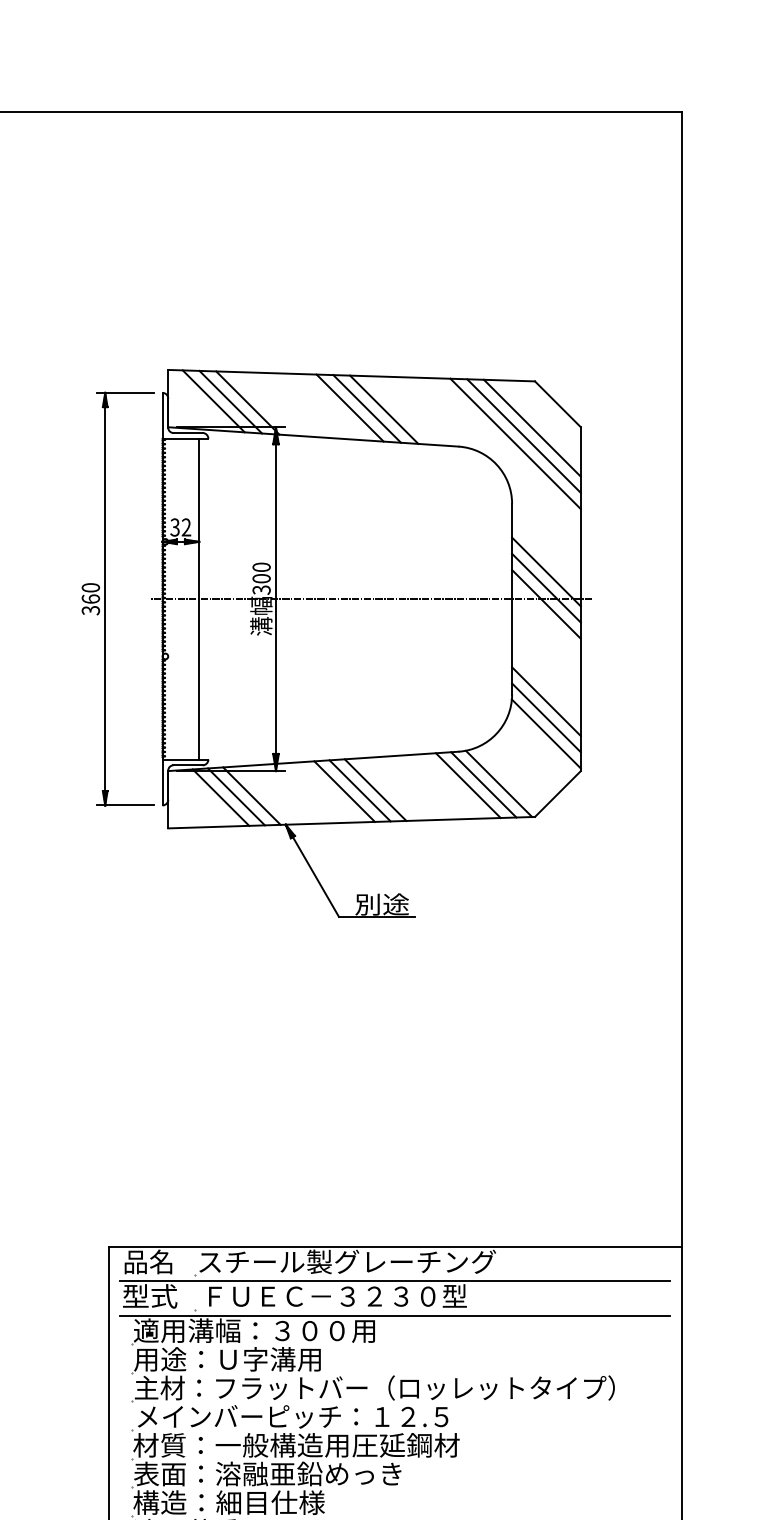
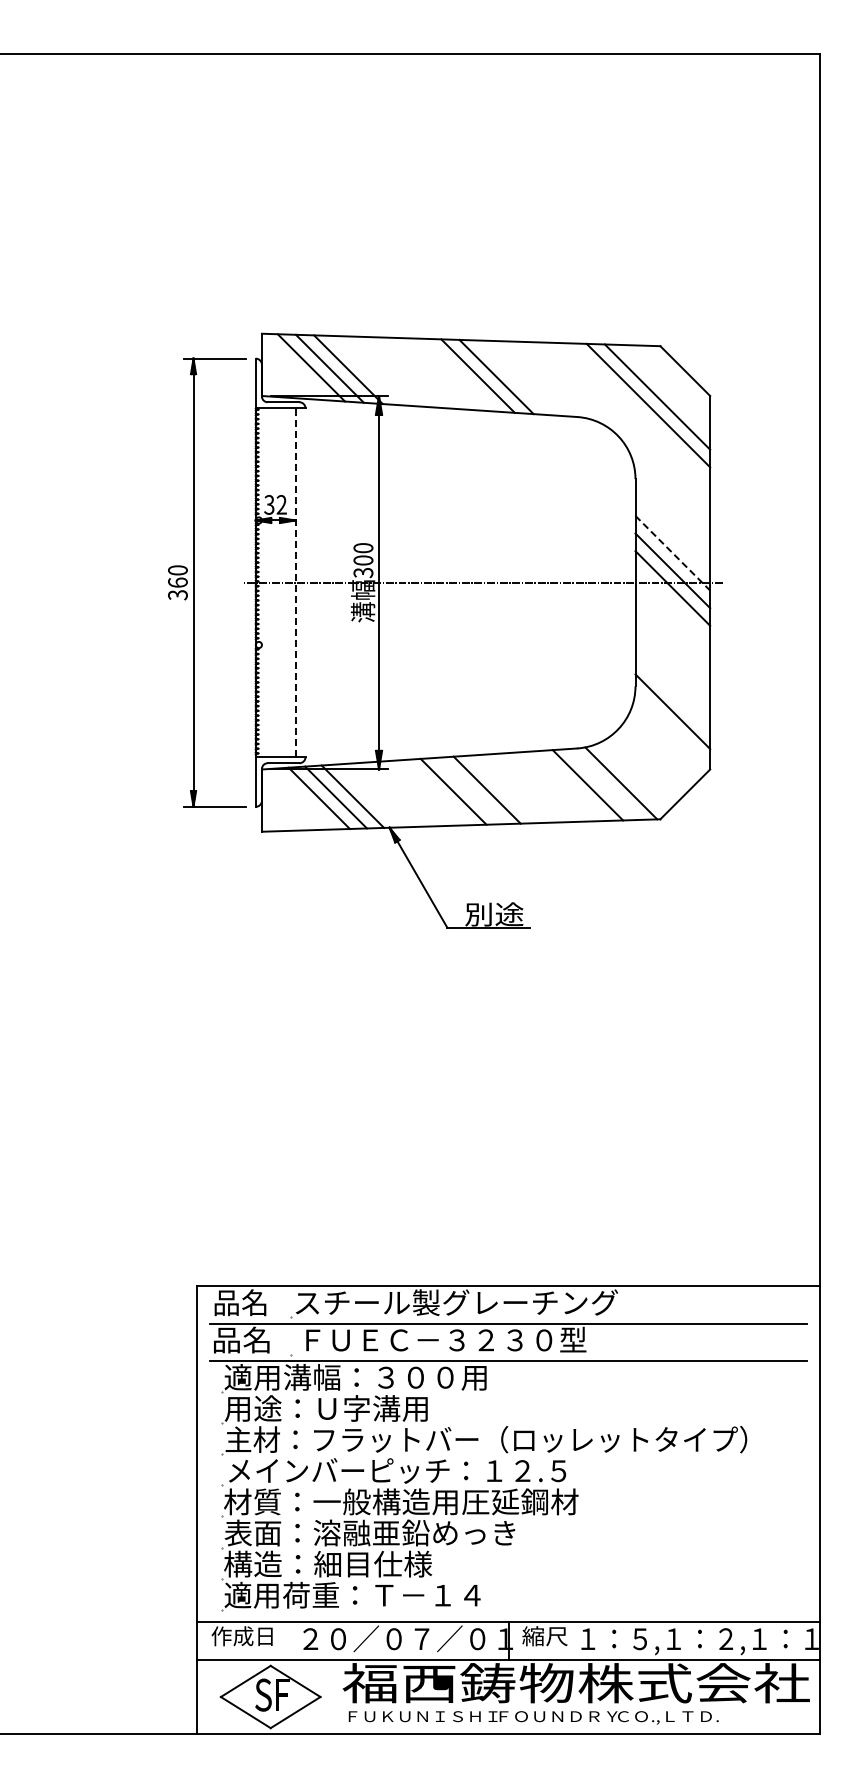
line: (350, 407) -> (459, 374), removed
line: (515, 443) -> (639, 413), removed
line: (546, 572) -> (672, 553), solid -> dashed
line: (199, 598) -> (295, 582), solid -> dashed
line: (546, 701) -> (672, 693), removed
line: (546, 733) -> (672, 728), removed
line: (483, 784) -> (604, 784), removed
line: (360, 790) -> (470, 790), removed
text: (149, 1295) -> (241, 1339), 型式 -> 品名

